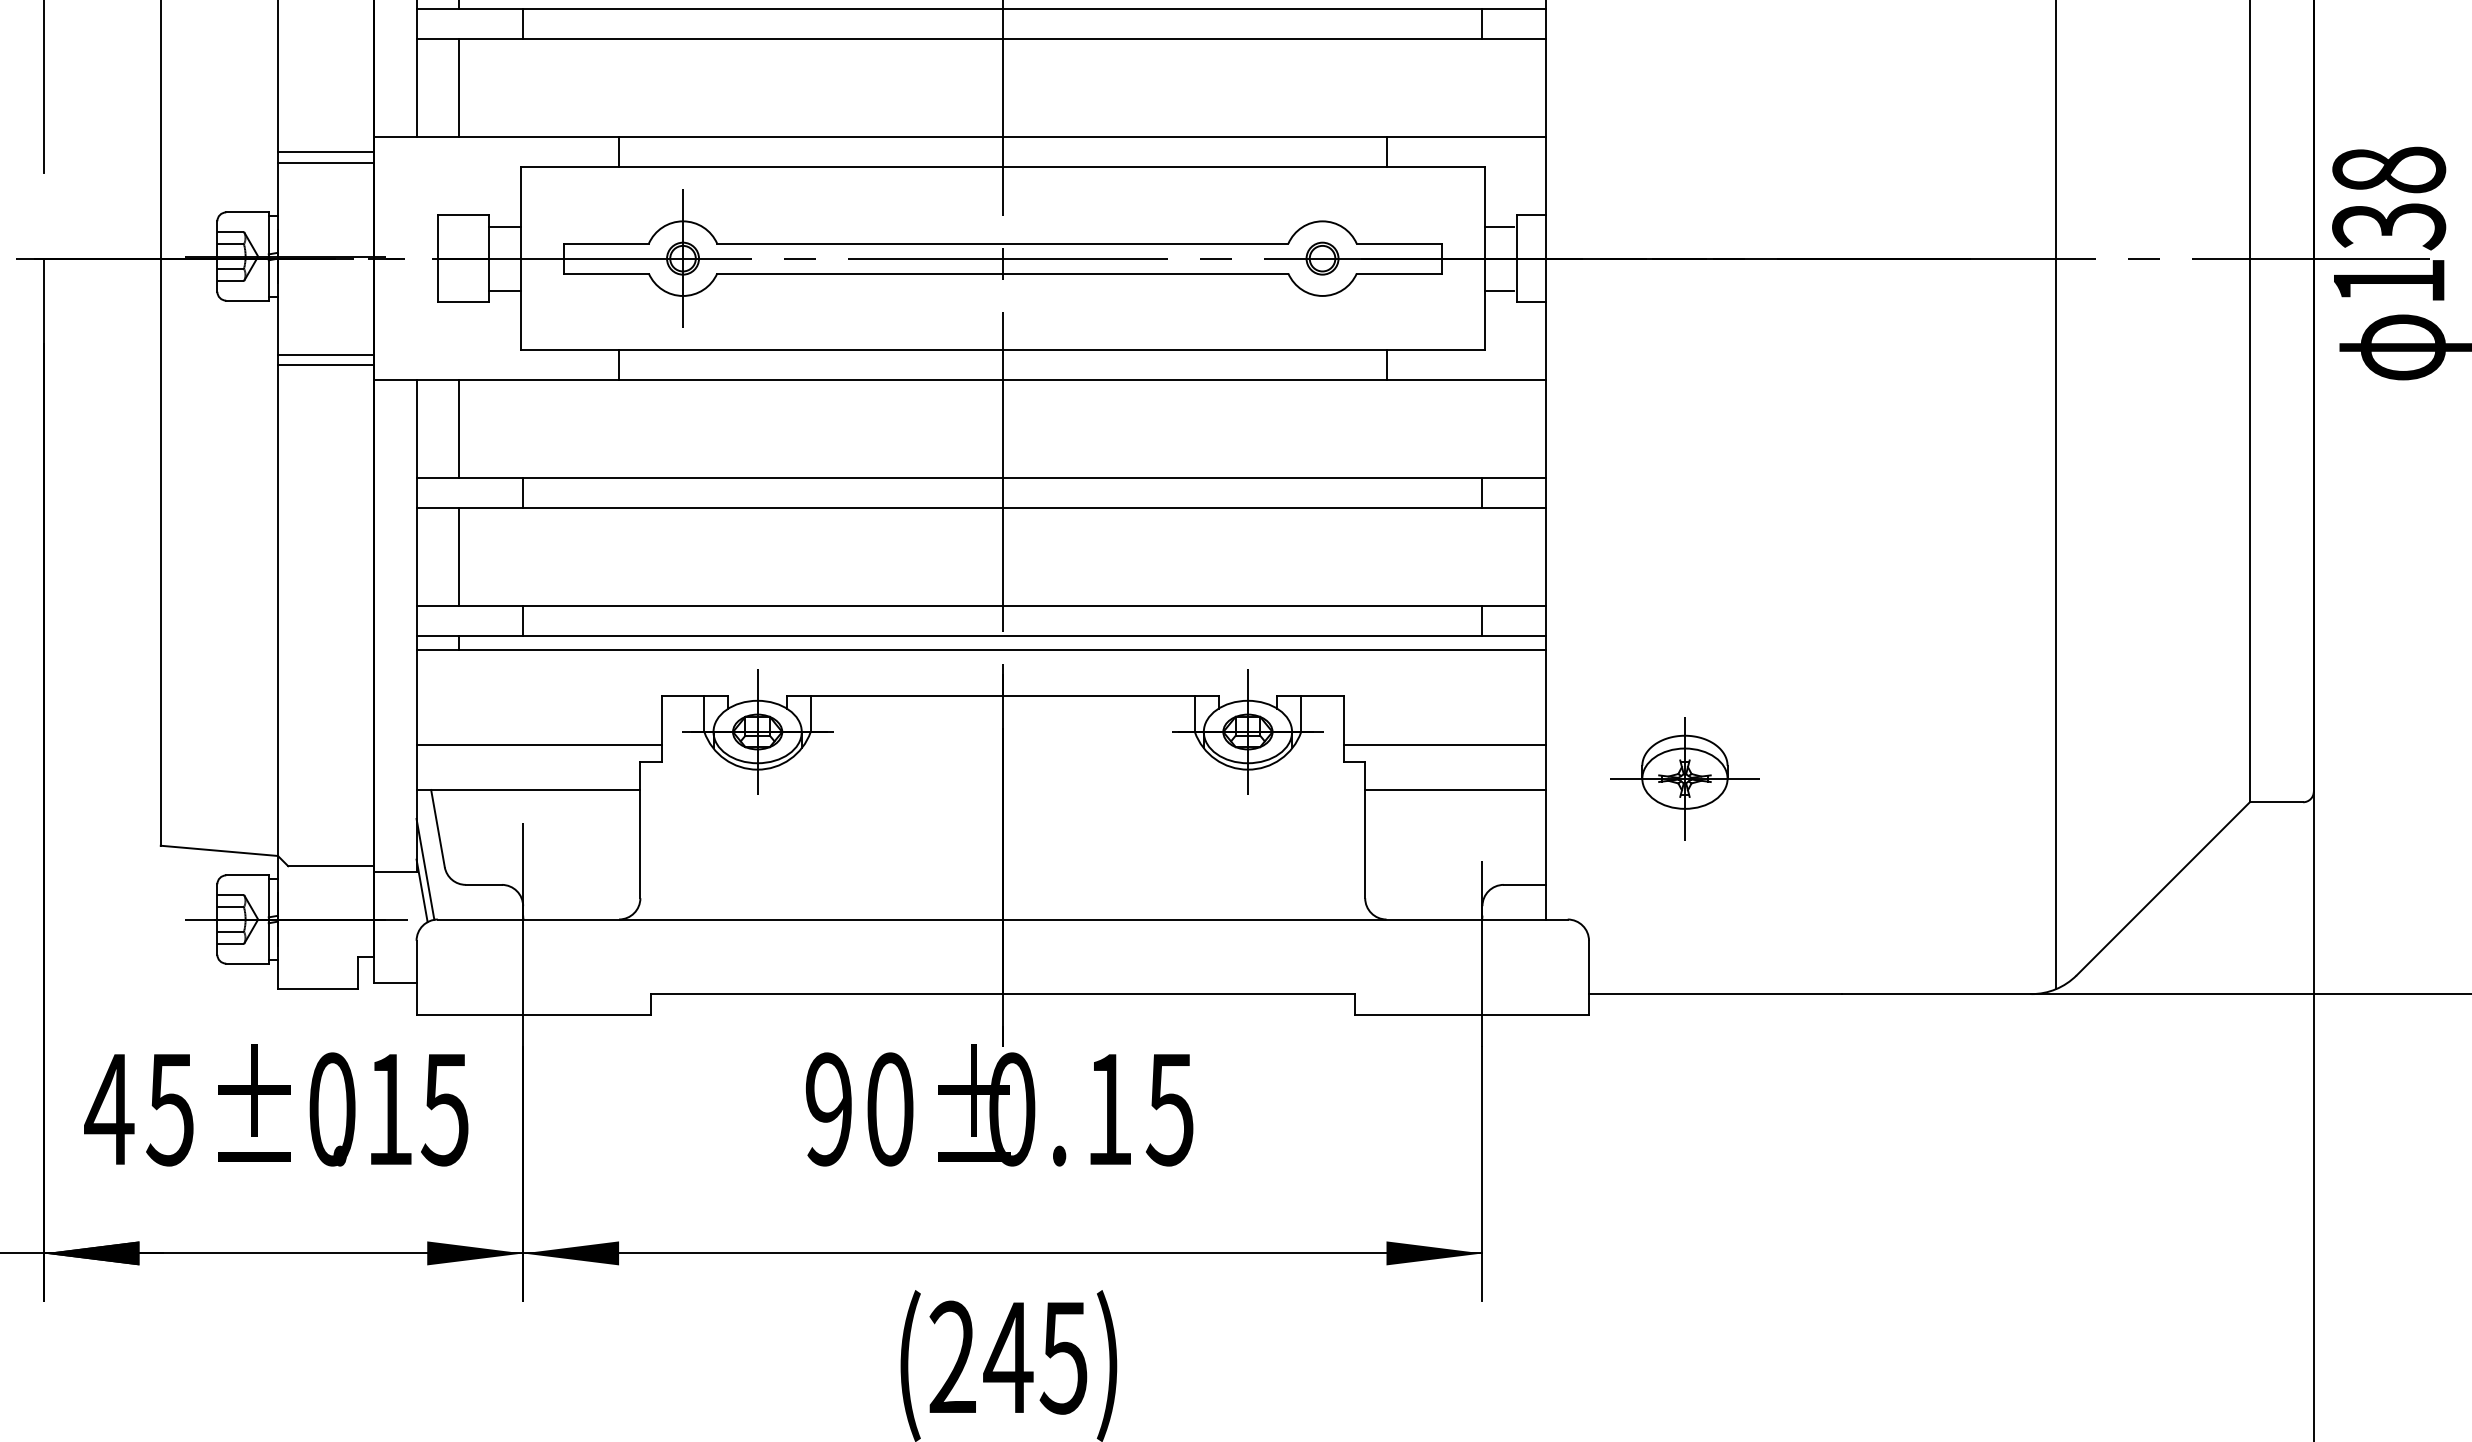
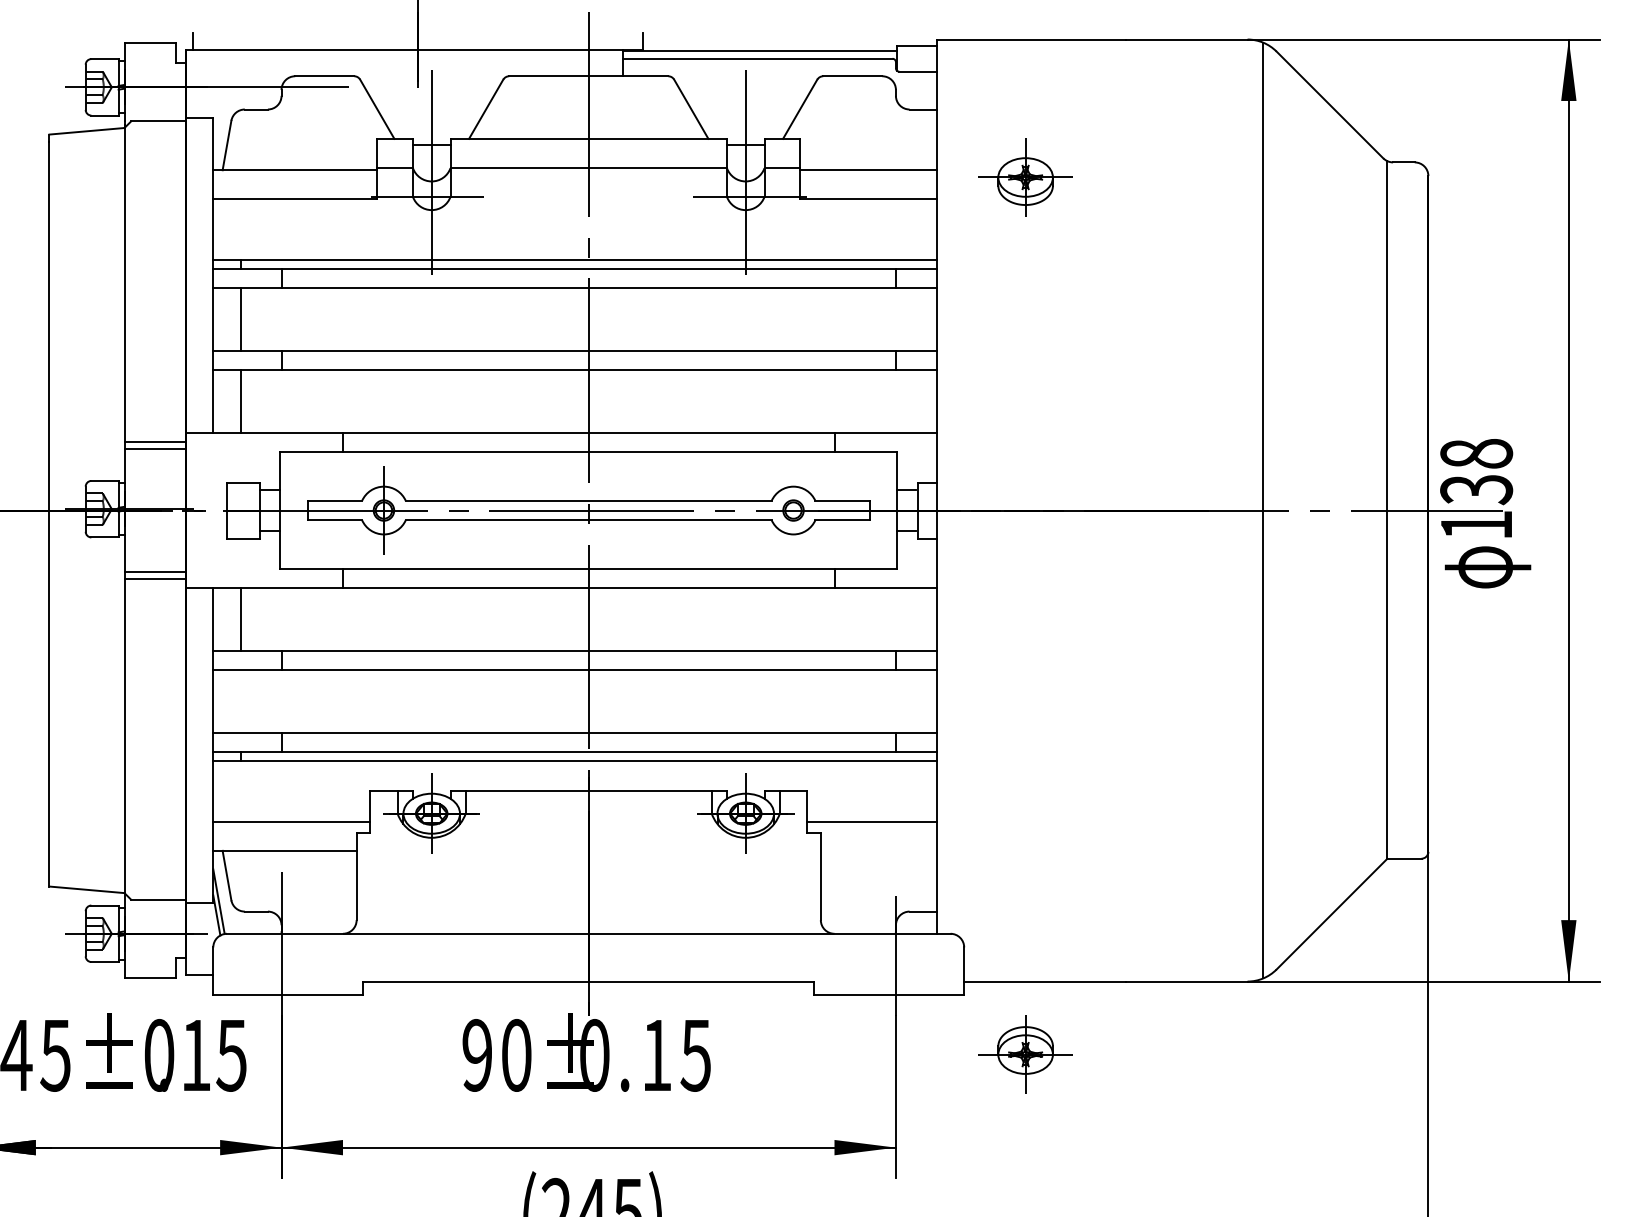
line: (459, 556) -> (240, 701), removed
part: (1684, 778) -> (1025, 1054), moved
line: (1455, 789) -> (878, 850), removed

